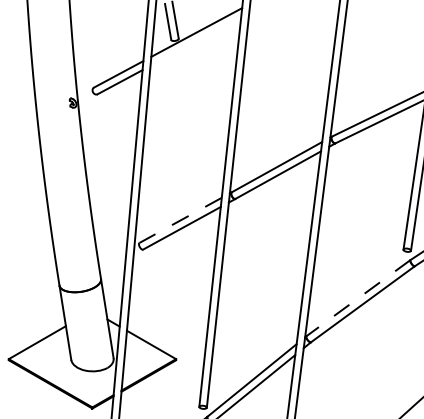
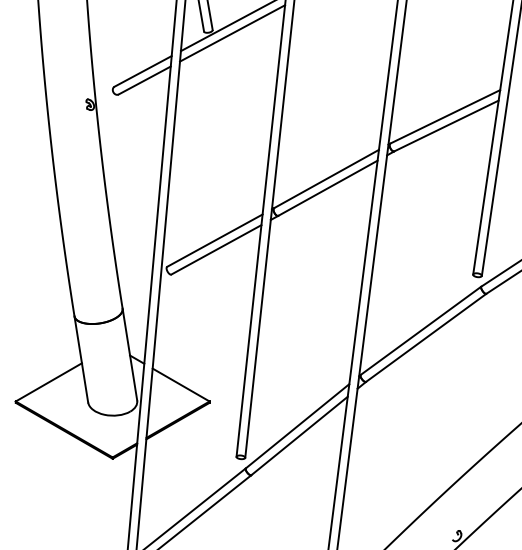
line: (195, 41) -> (232, 33), added
line: (180, 220) -> (214, 240), dashed -> solid
line: (358, 297) -> (420, 330), dashed -> solid

